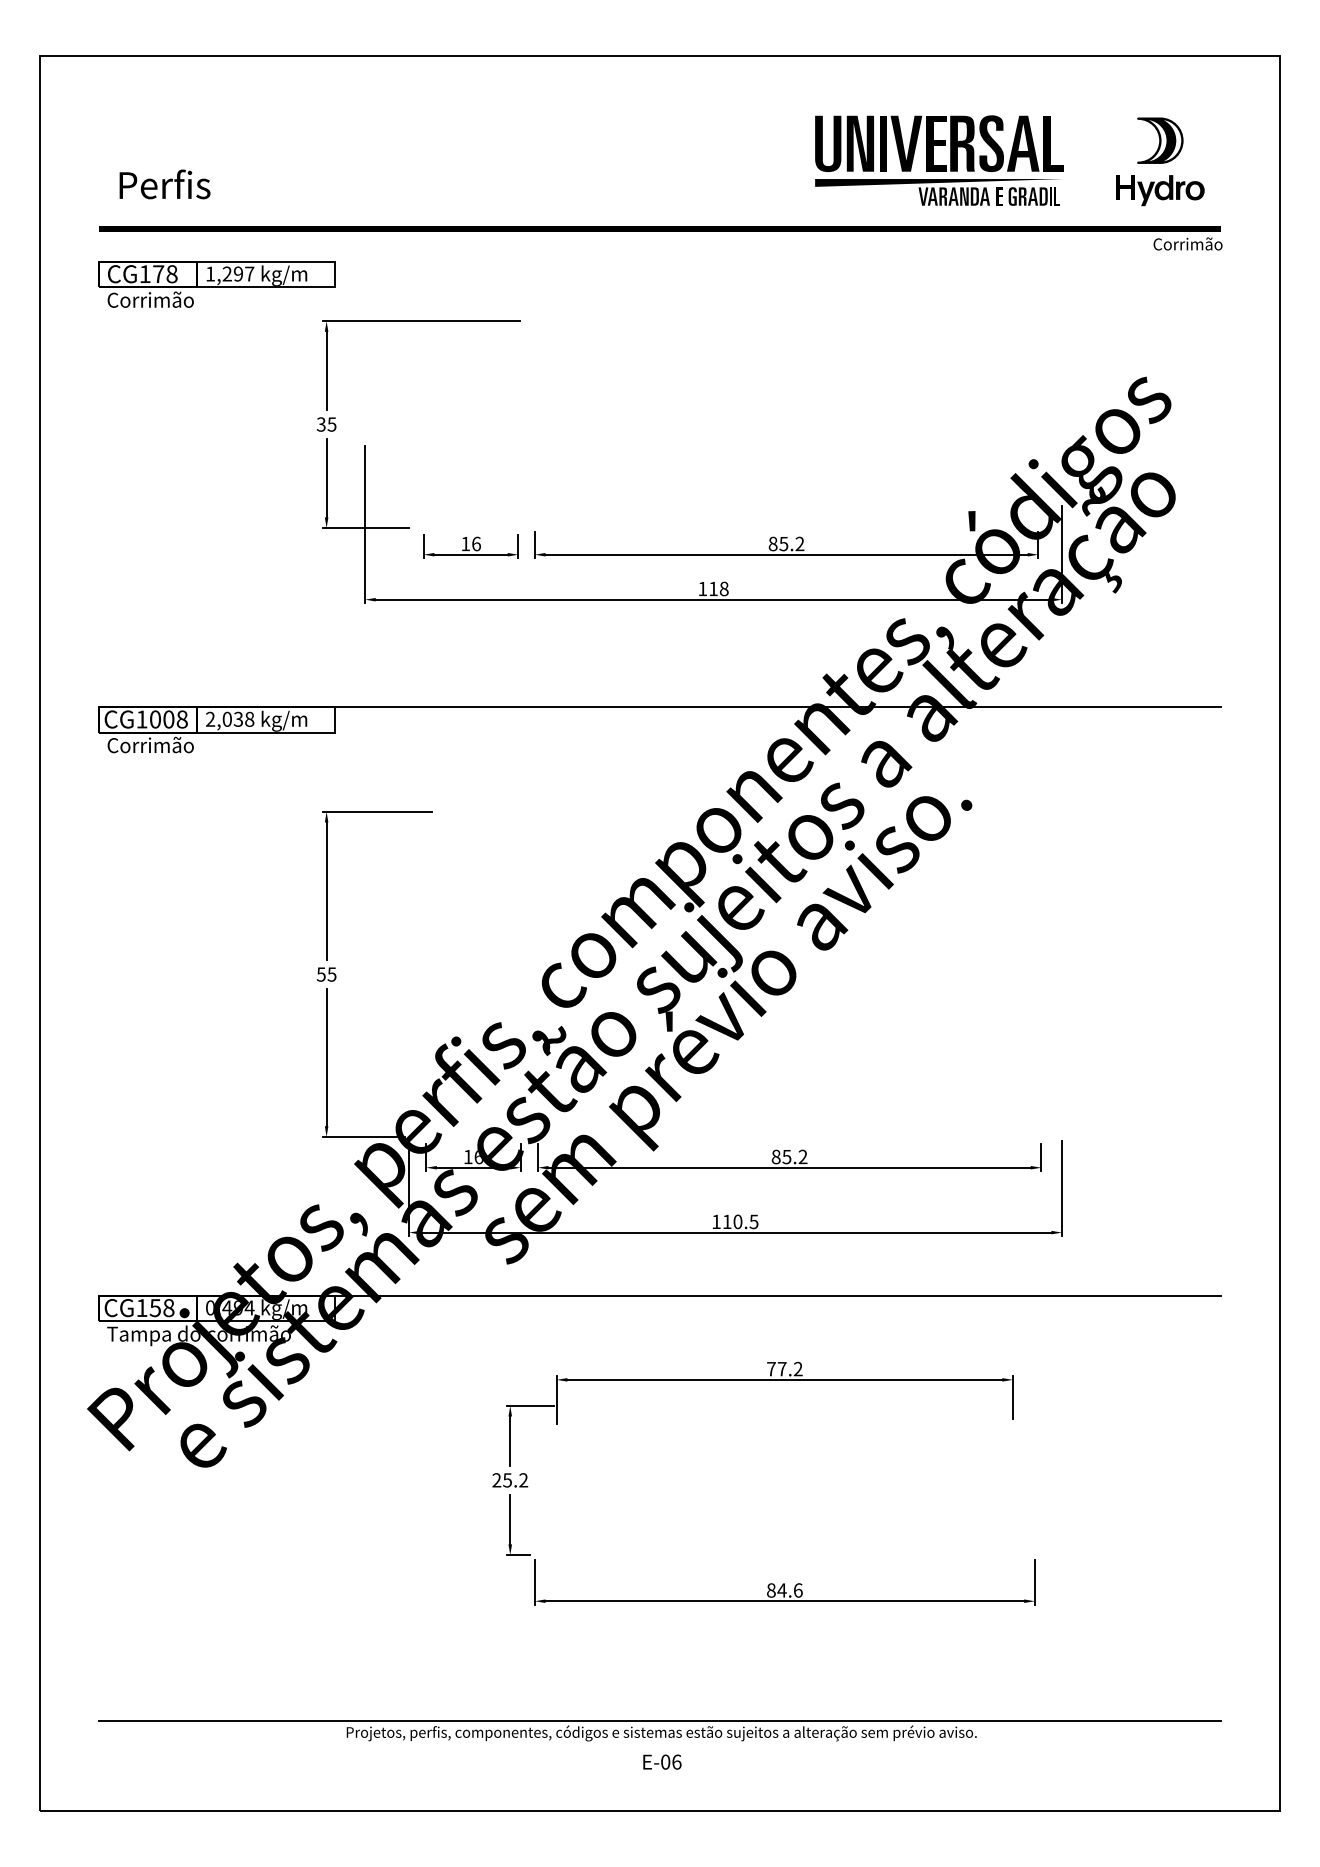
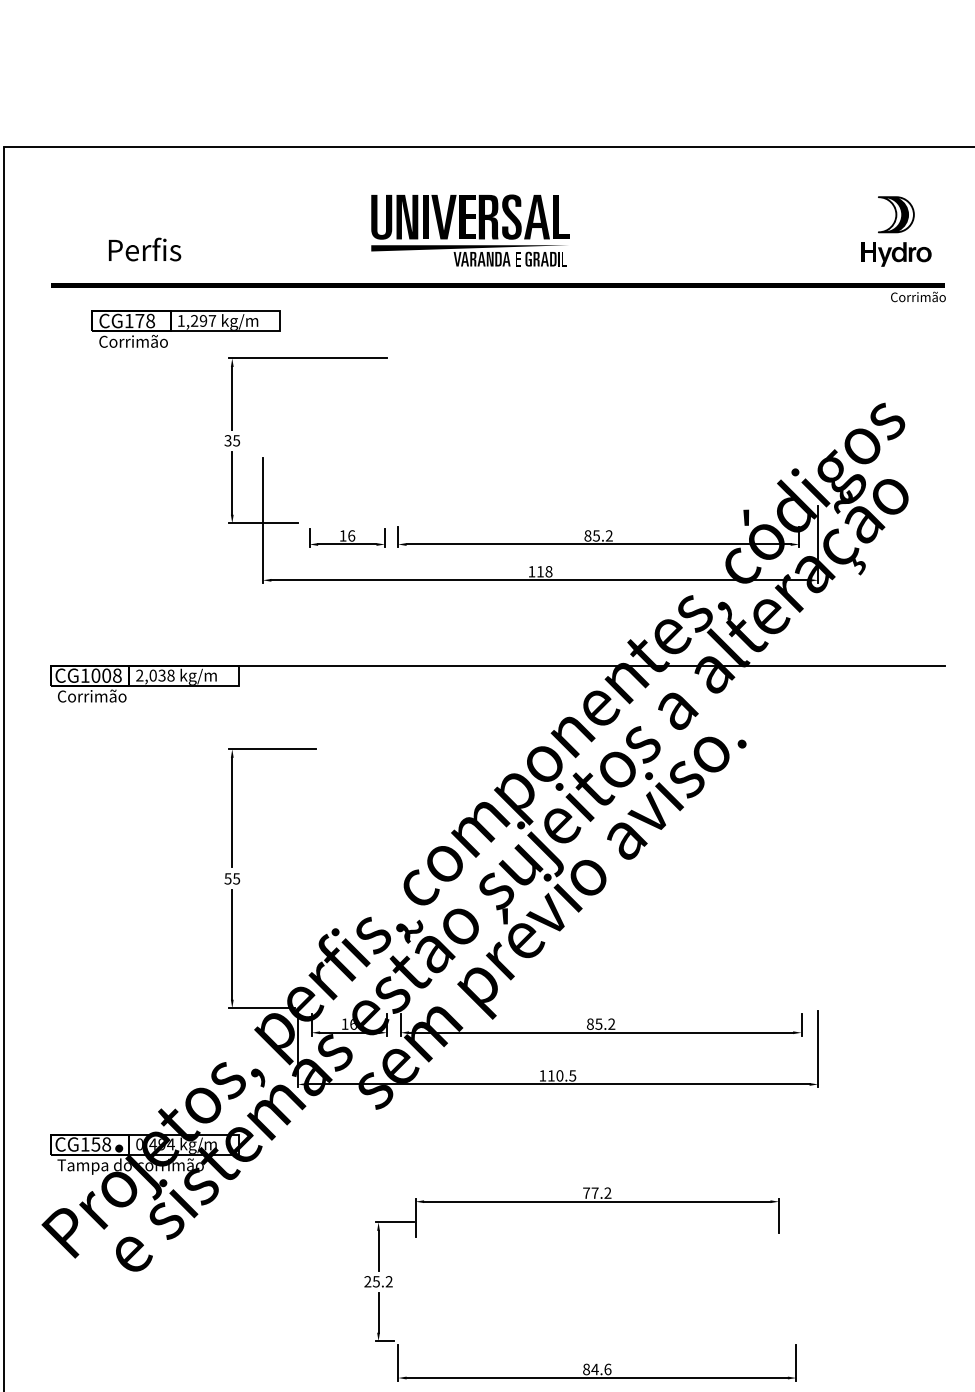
part: (939, 160) -> (470, 230), moved
text: (164, 184) -> (144, 249), moved
part: (216, 284) -> (185, 329), moved
line: (659, 1295) -> (497, 1134), removed

